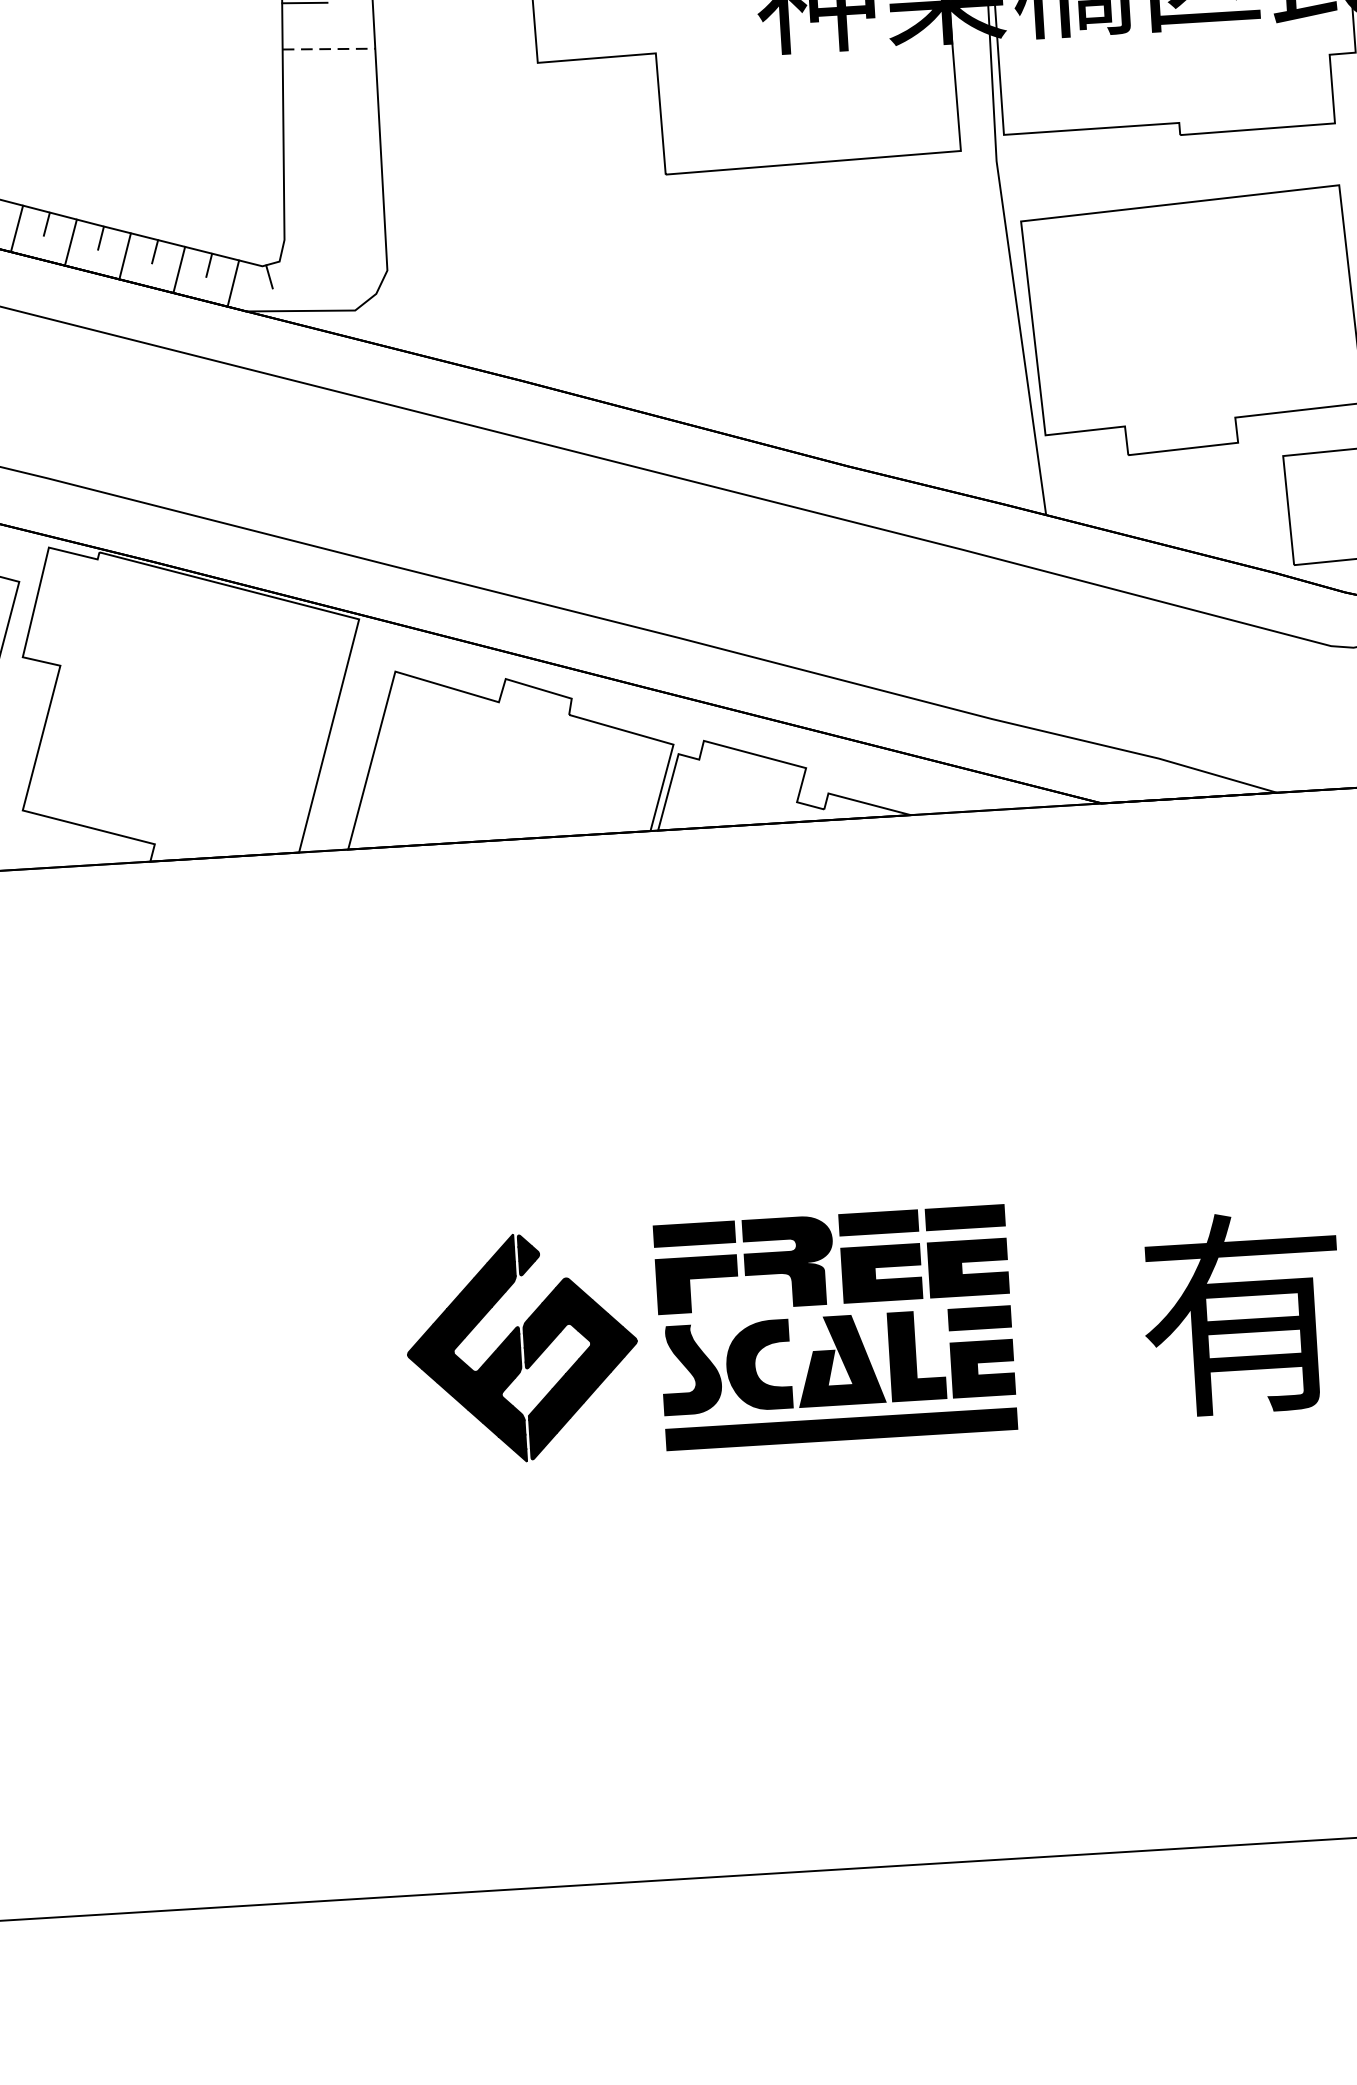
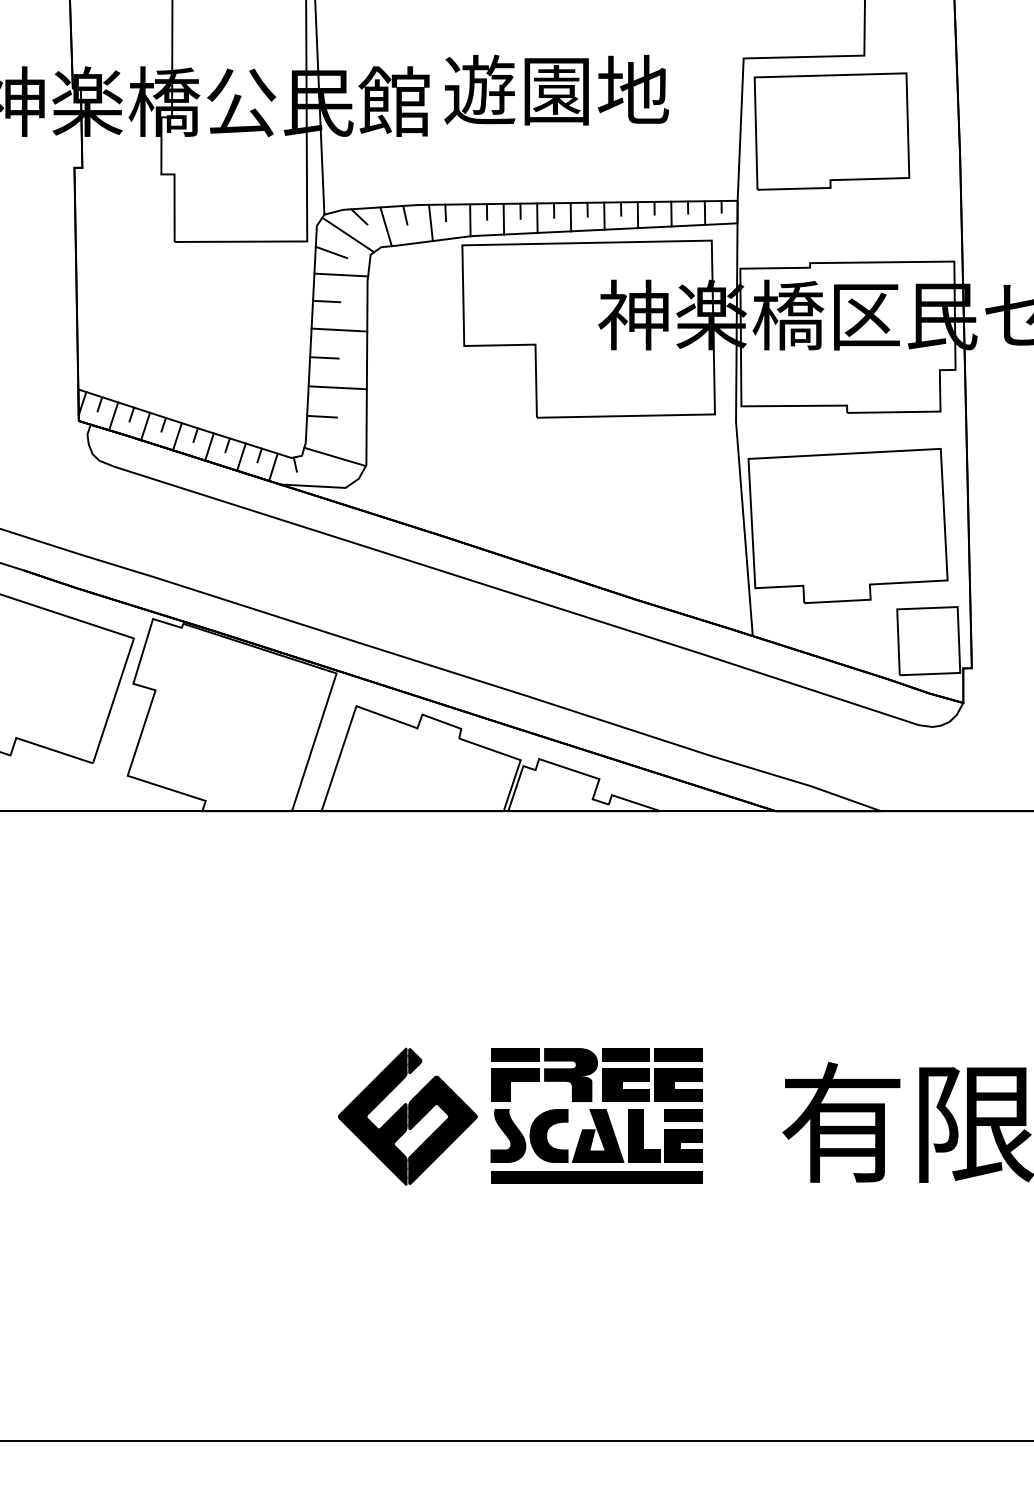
line: (329, 49) -> (339, 330), dashed -> solid
line: (306, 96) -> (324, 357), added
line: (331, 144) -> (337, 387), added
line: (307, 194) -> (321, 416), added
line: (333, 259) -> (334, 456), added

